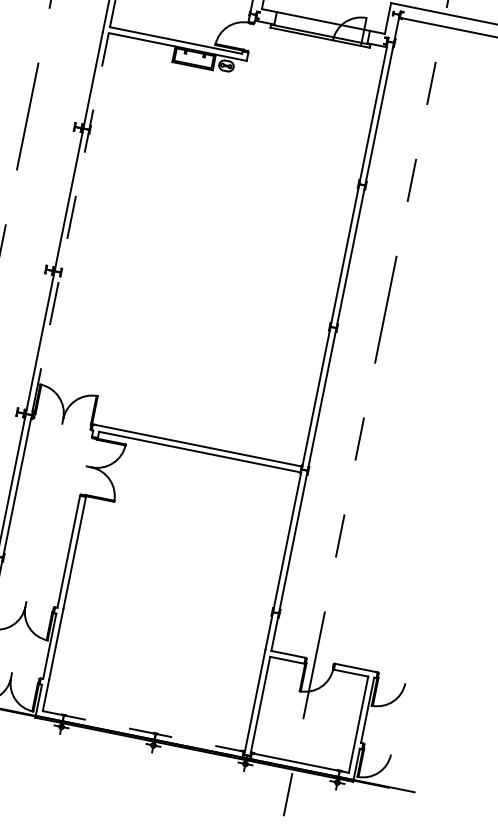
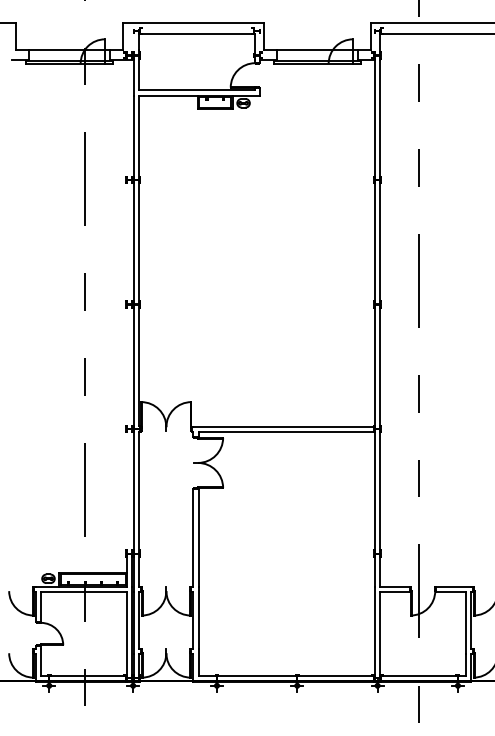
line: (70, 221) -> (139, 260), dashed -> solid
line: (144, 731) -> (287, 675), dashed -> solid

